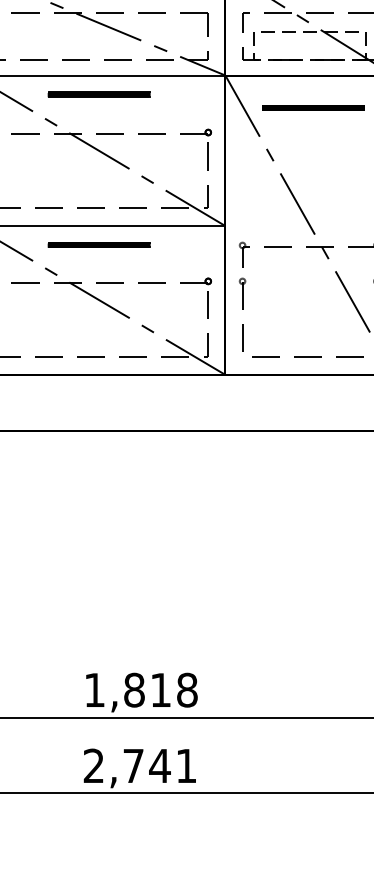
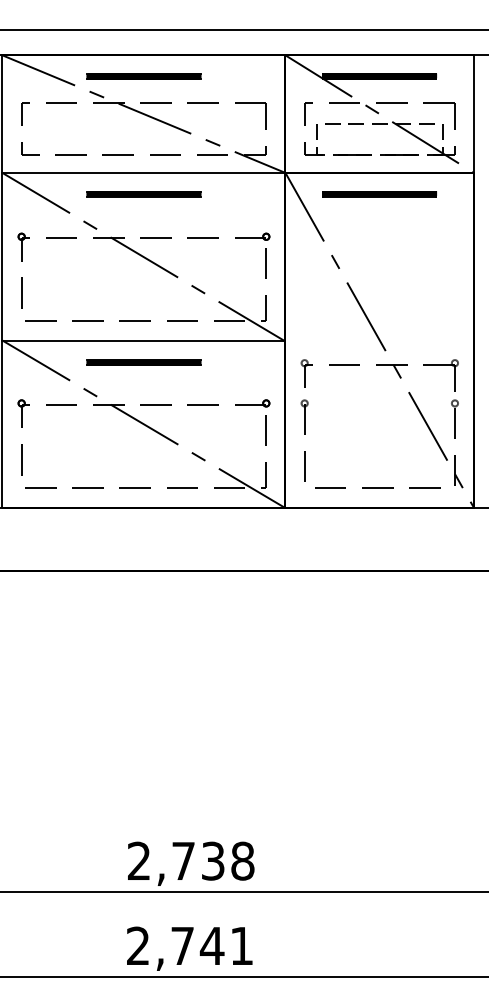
part: (312, 108) -> (379, 194), moved
text: (128, 689) -> (176, 860), 1,818 -> 2,738

